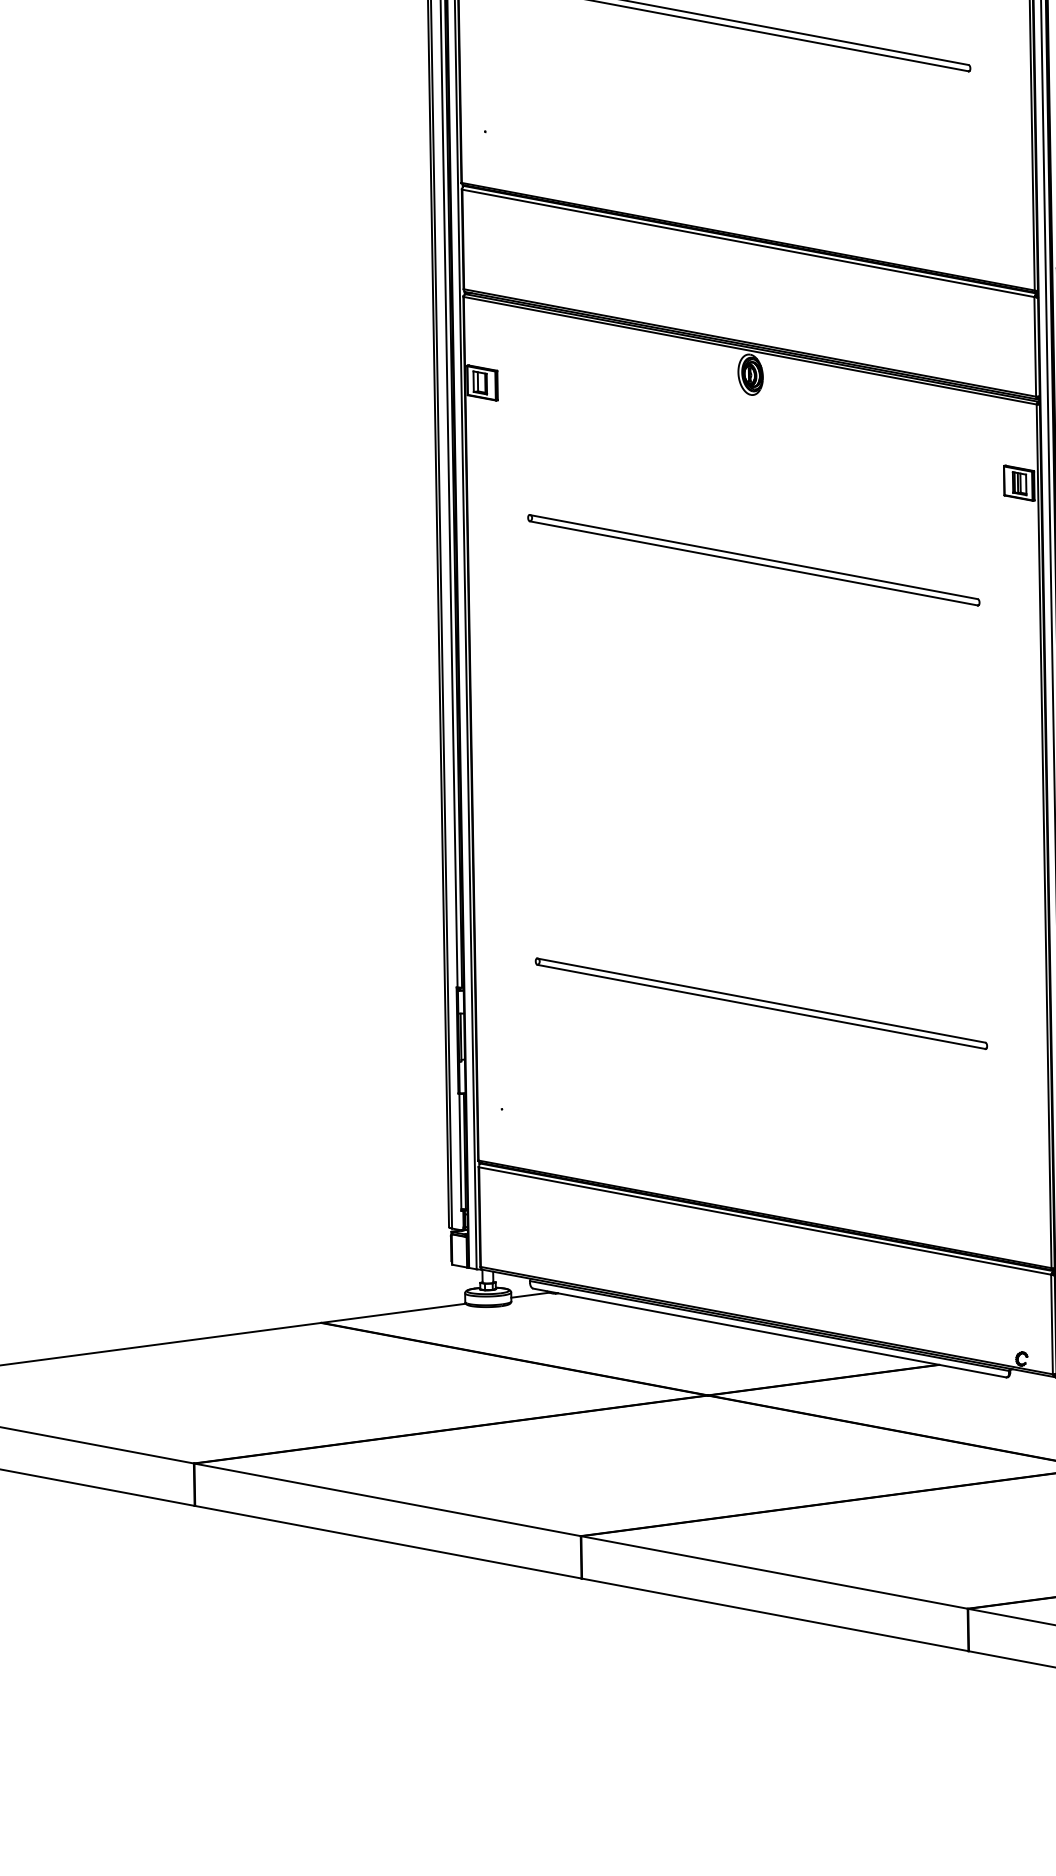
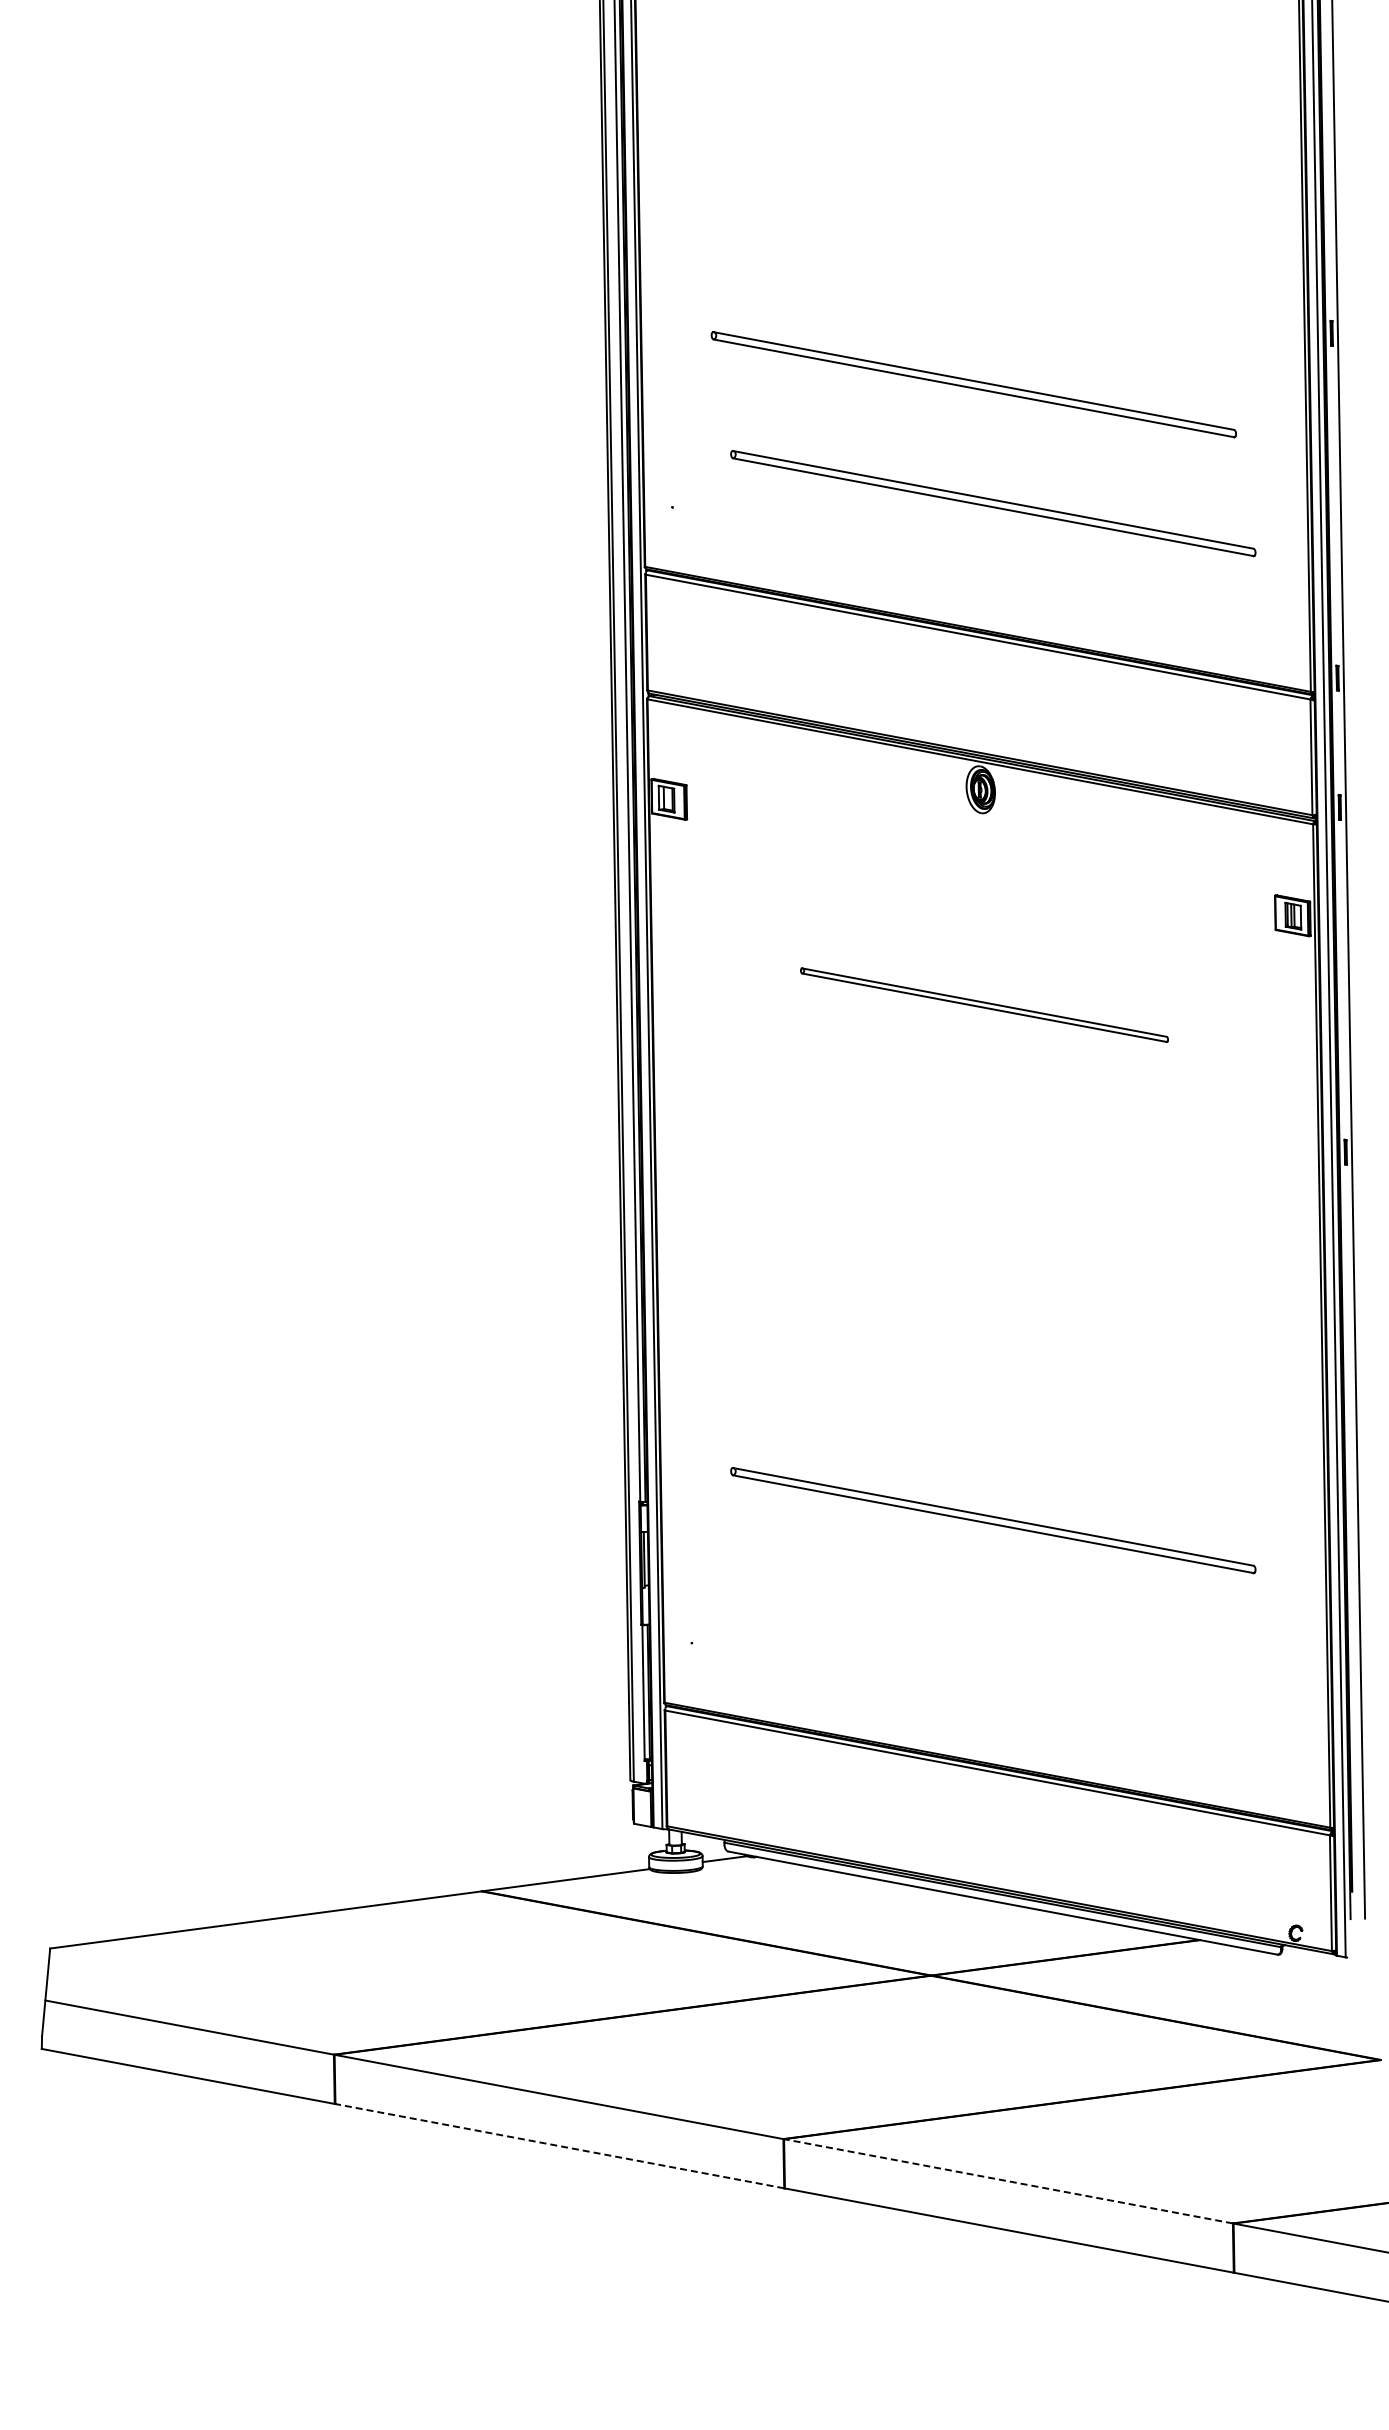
part: (761, 128) -> (993, 503), added
part: (753, 559) -> (984, 1004), size x0.7
line: (388, 1542) -> (559, 2146), solid -> dashed
line: (774, 1572) -> (1008, 2181), solid -> dashed

